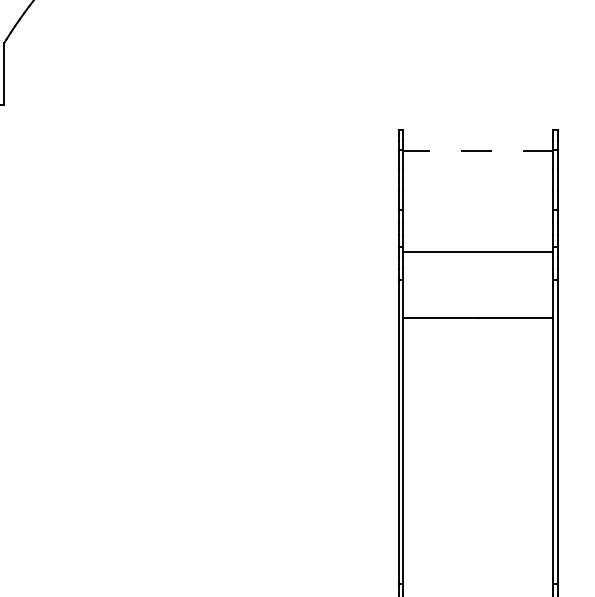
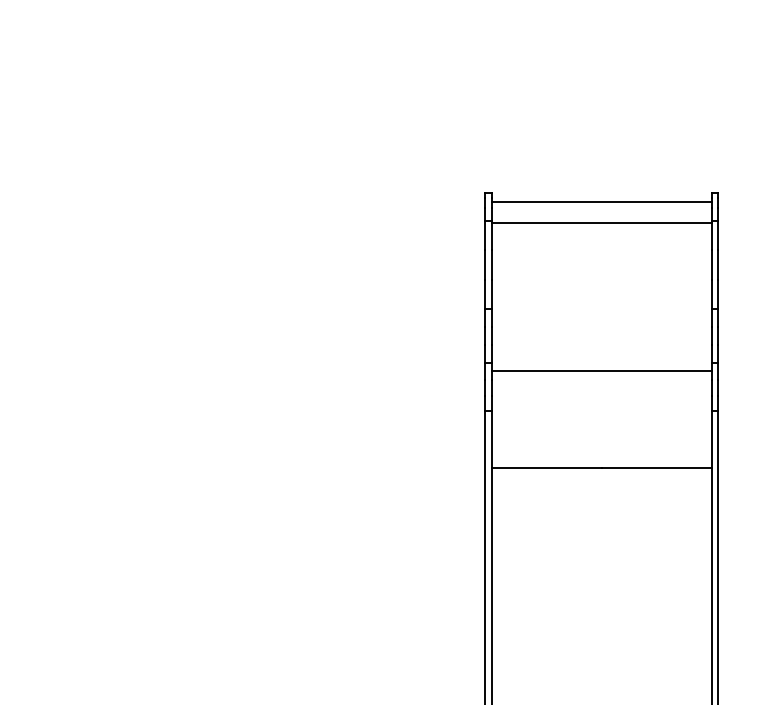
line: (478, 136) -> (602, 201), added
line: (477, 151) -> (600, 223), dashed -> solid

